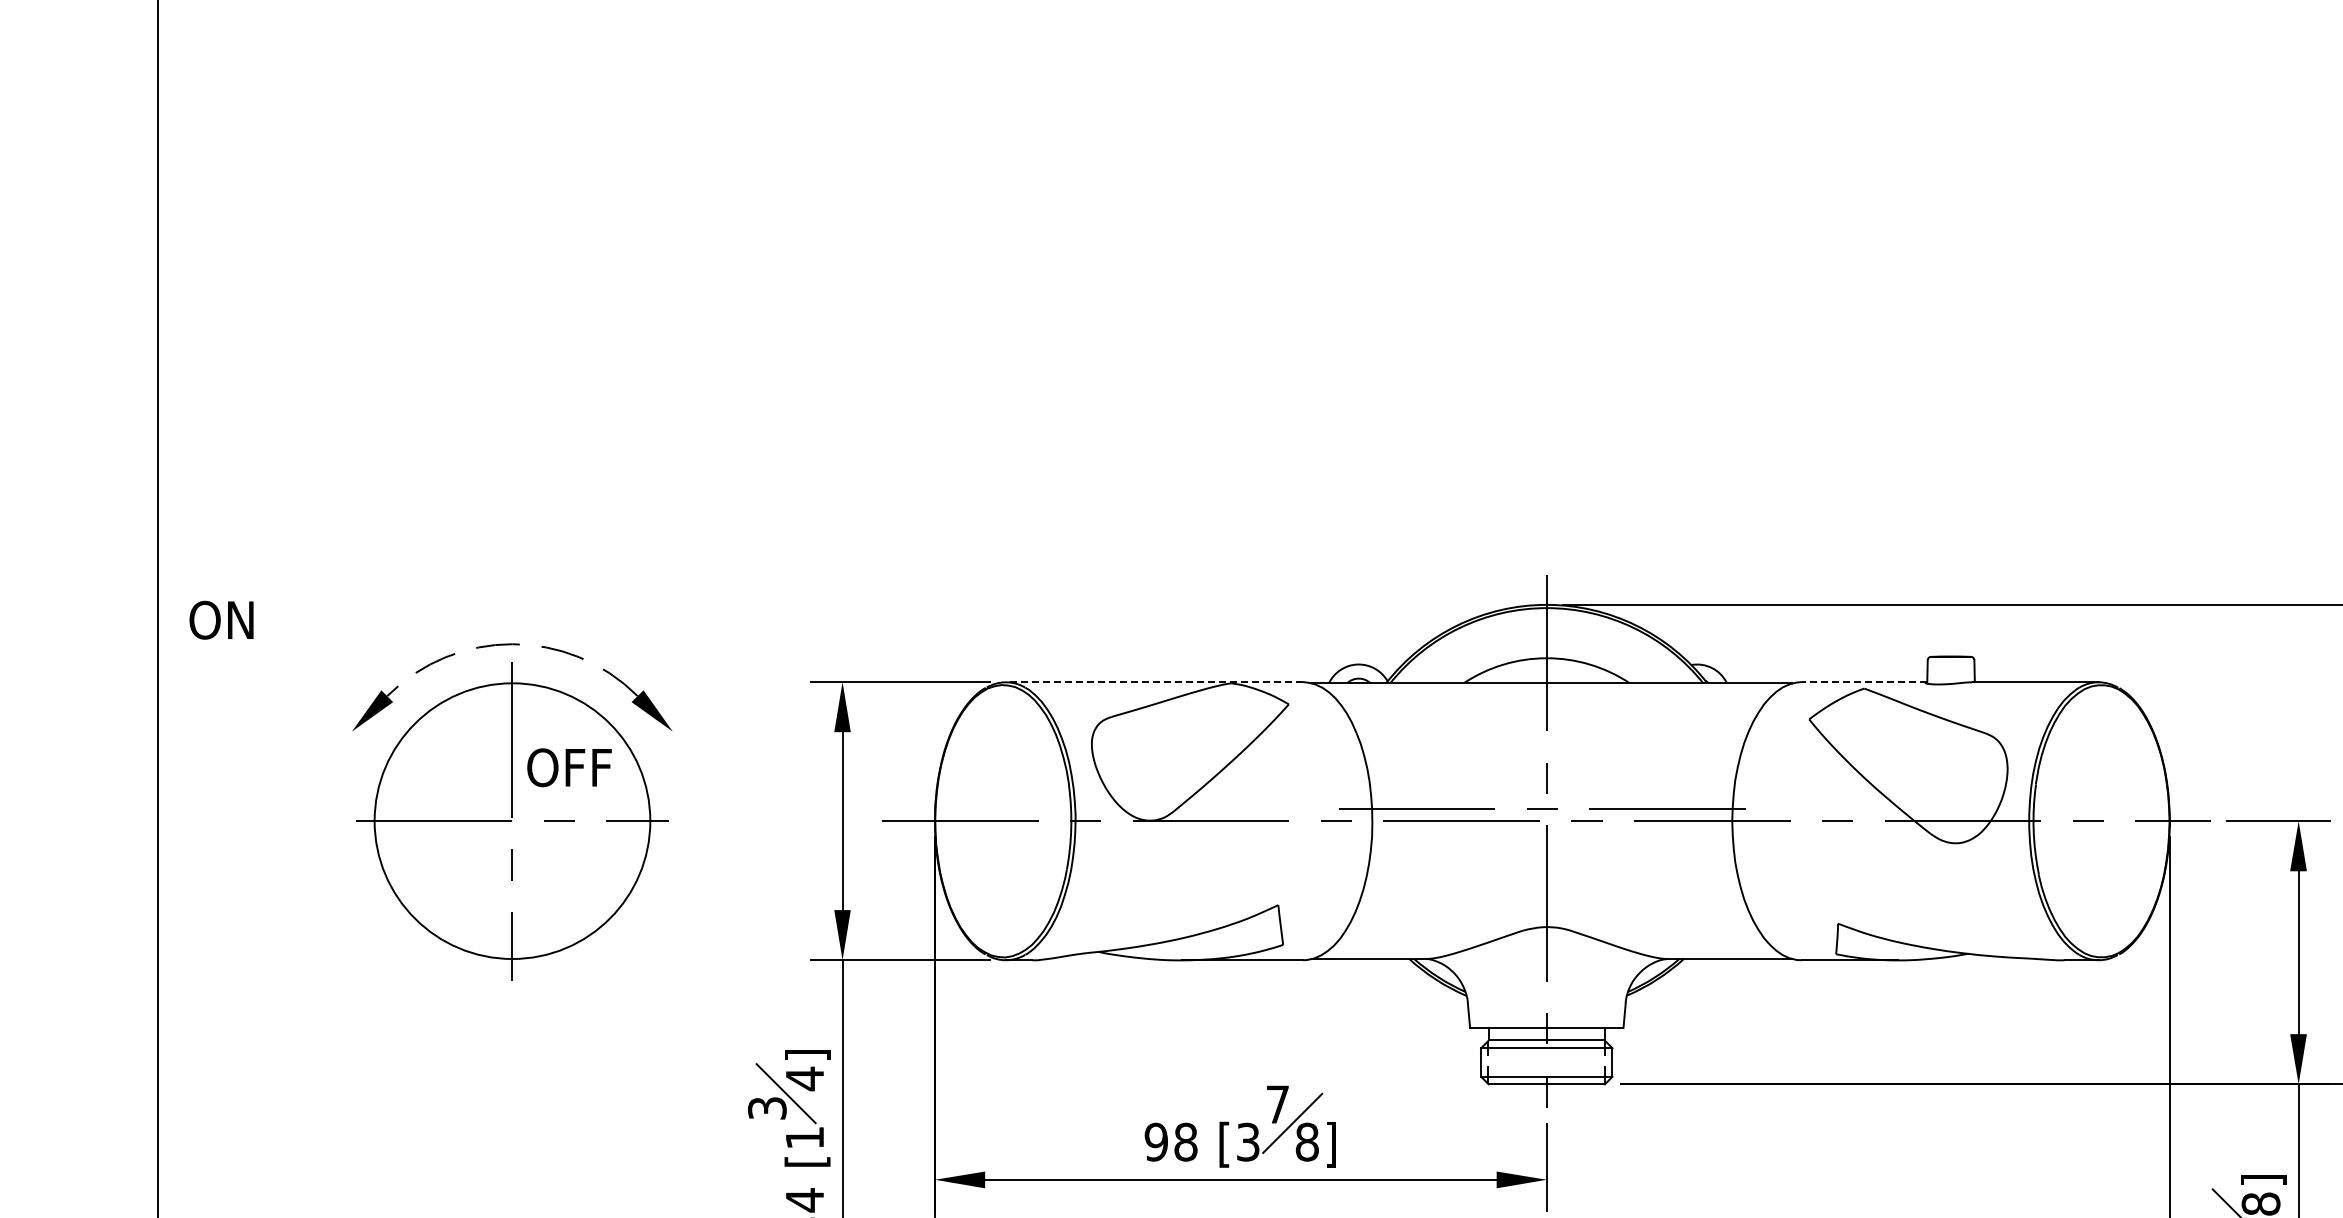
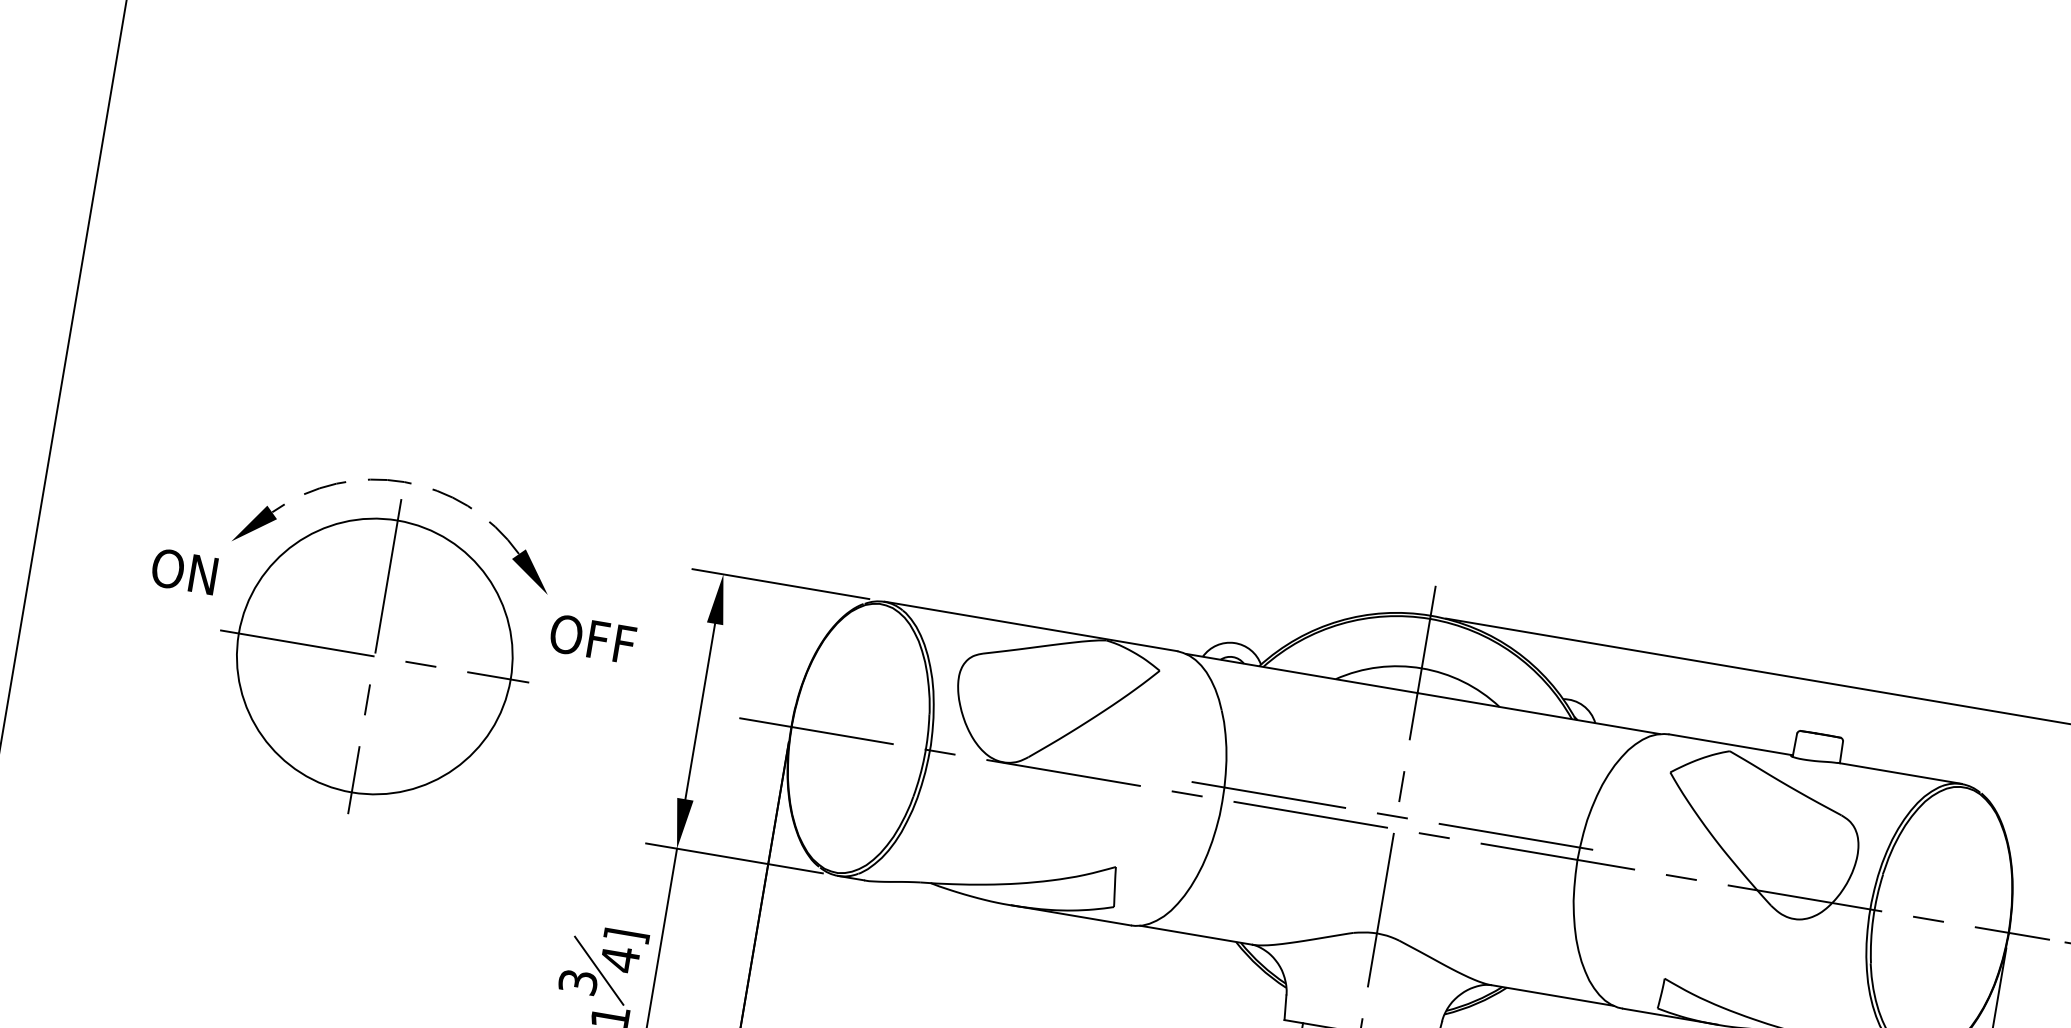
text: (221, 619) -> (184, 570), moved
line: (1153, 682) -> (1029, 626), dashed -> solid
line: (1864, 682) -> (1731, 745), dashed -> solid
text: (569, 767) -> (592, 638), moved

